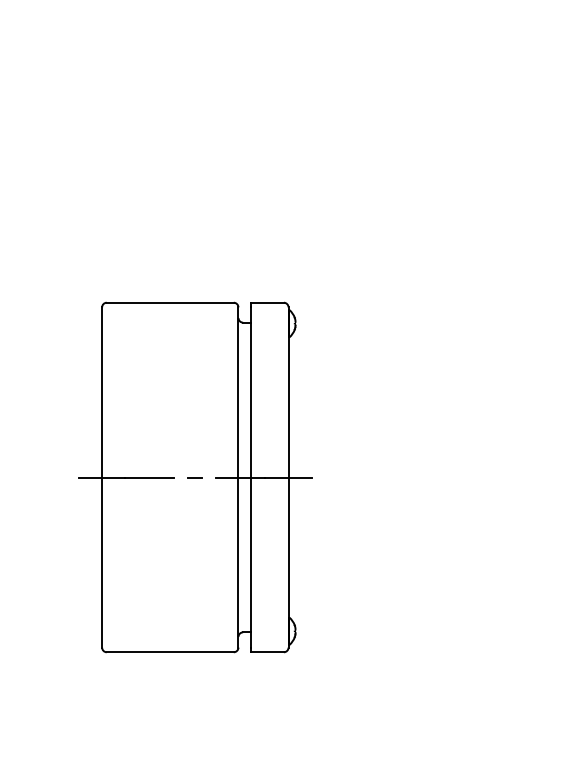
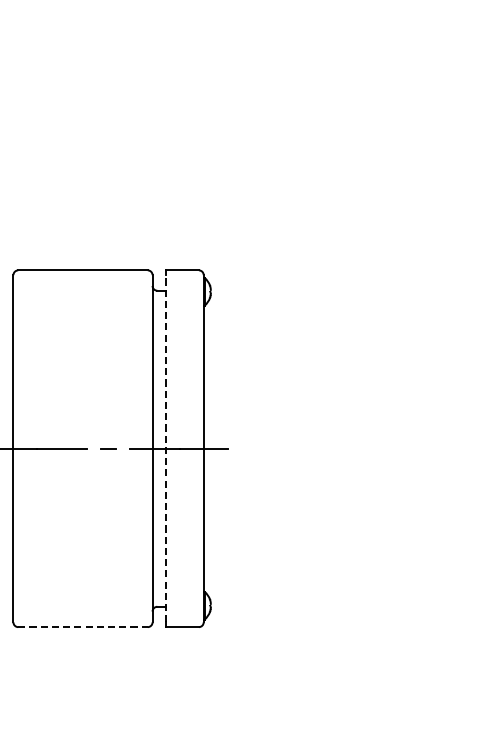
line: (251, 477) -> (165, 448), solid -> dashed
line: (170, 652) -> (83, 627), solid -> dashed

